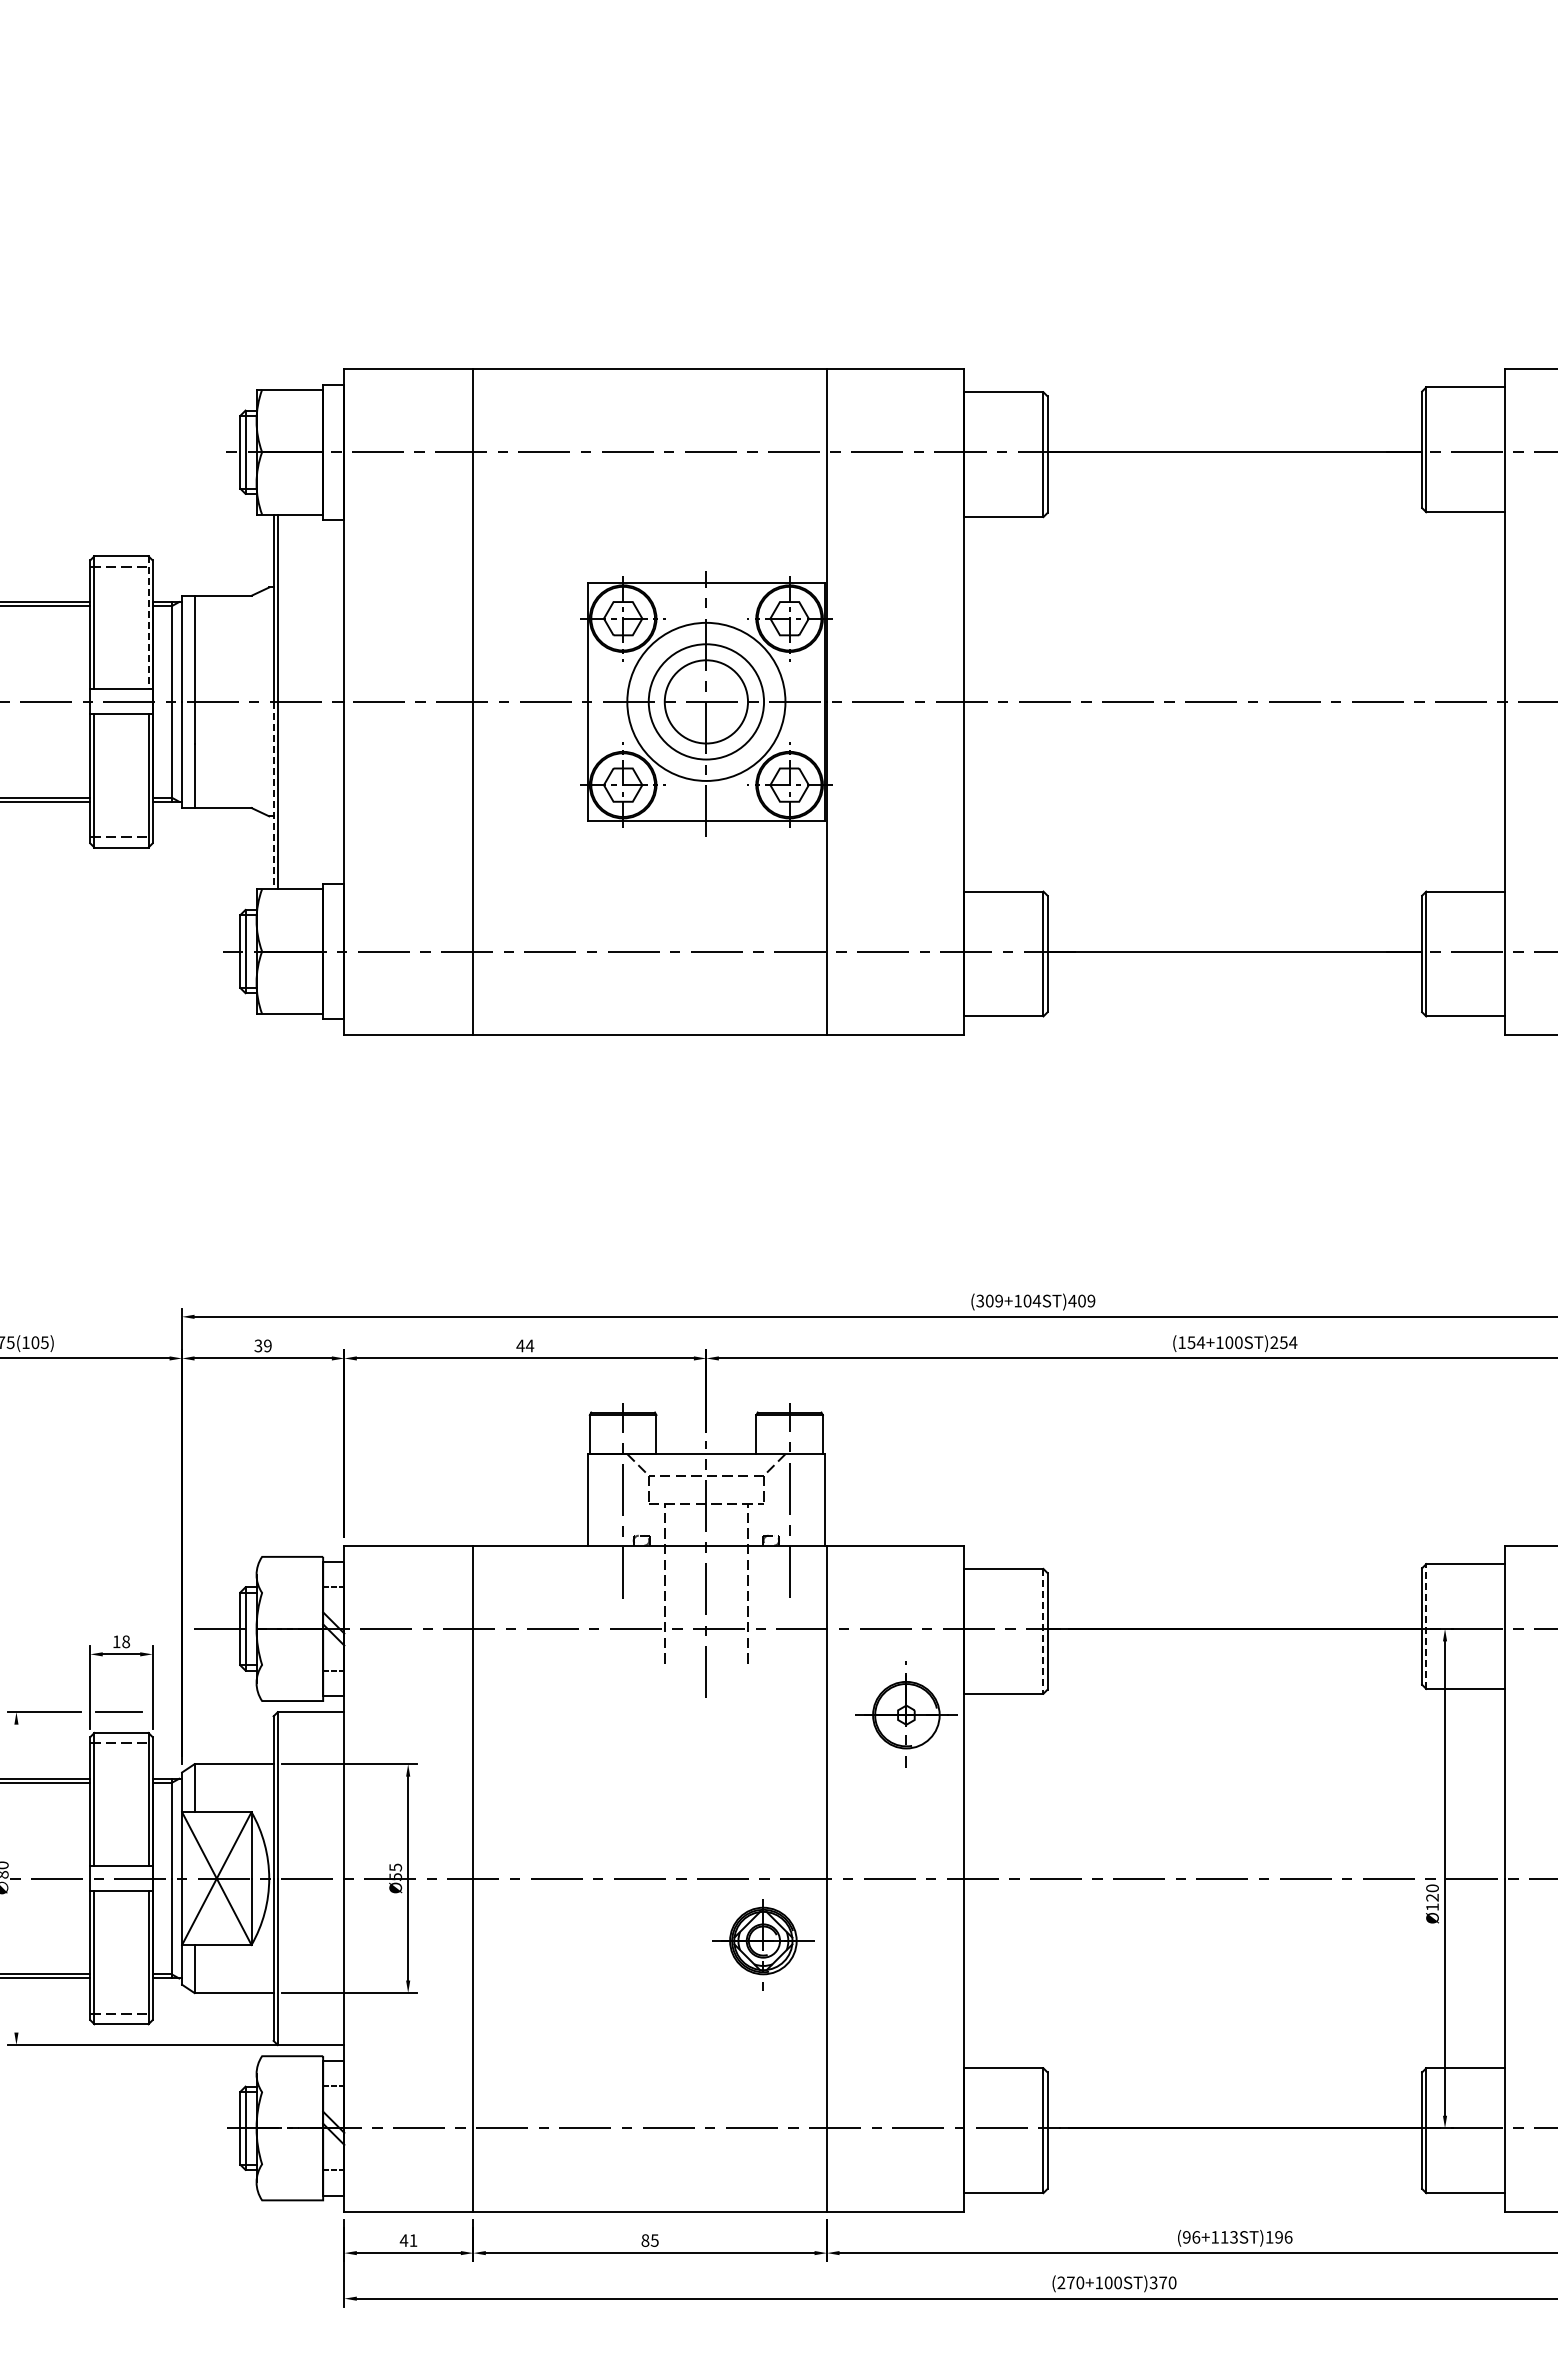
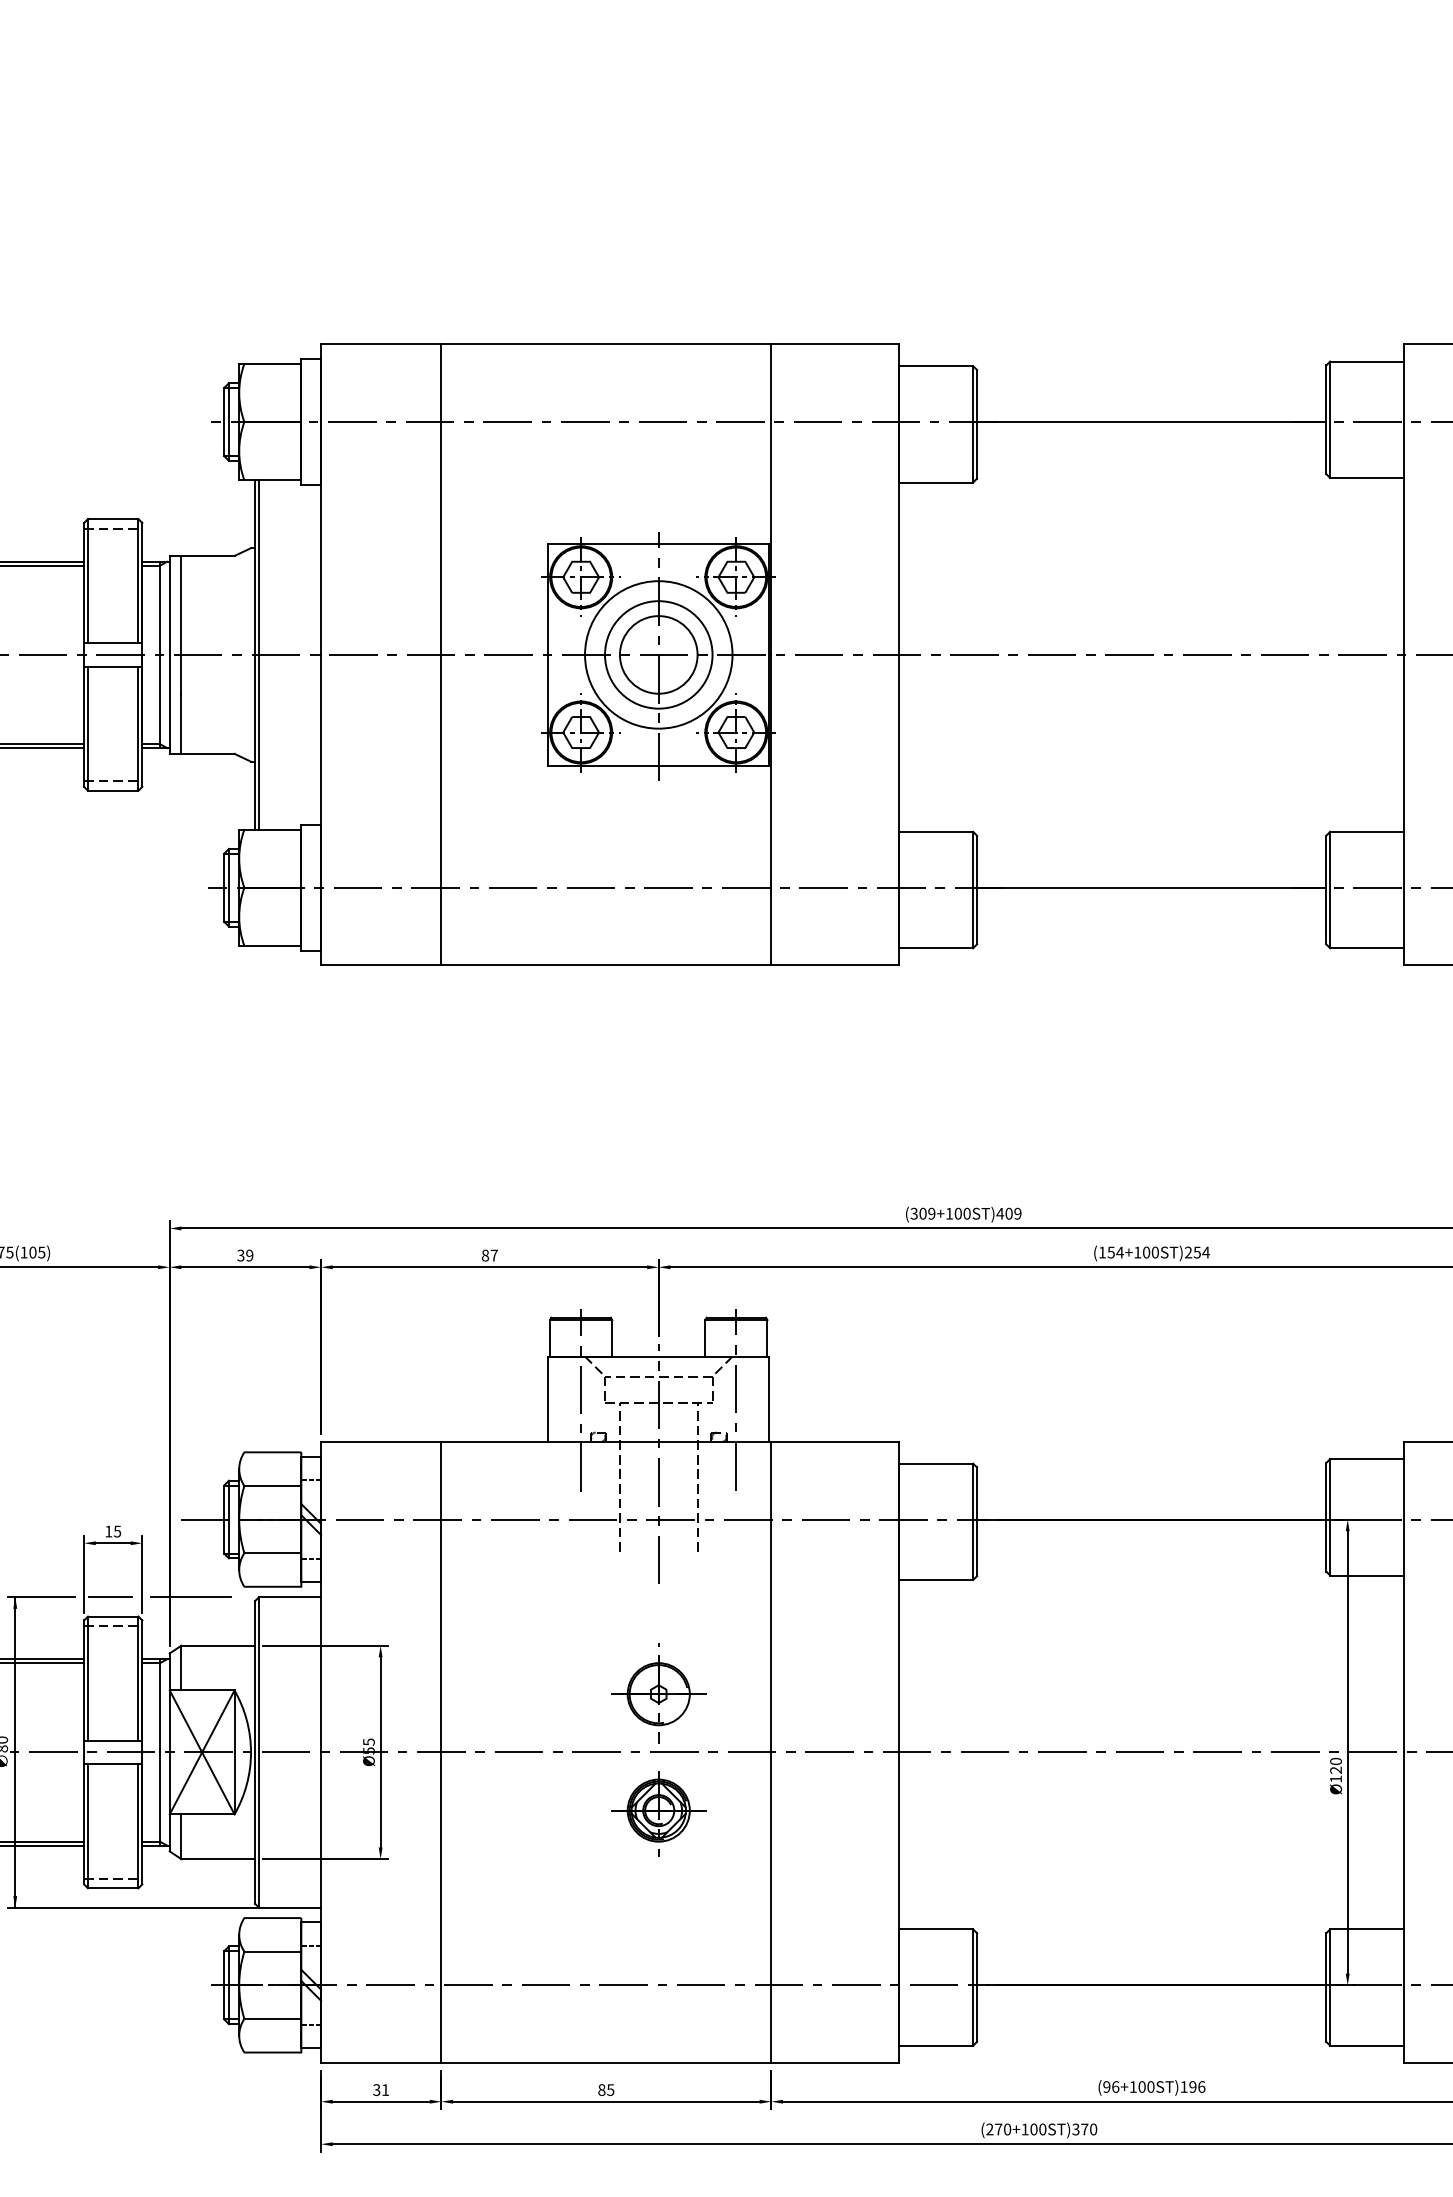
line: (148, 622) -> (138, 580), dashed -> solid
line: (273, 795) -> (255, 742), dashed -> solid
text: (1036, 1300) -> (966, 1213), (309+104ST)409 -> (309+100ST)409
text: (525, 1345) -> (490, 1255), 44 -> 87
line: (292, 1592) -> (272, 1485), added
line: (1426, 1626) -> (1330, 1517), dashed -> solid
line: (1043, 1631) -> (973, 1521), dashed -> solid
text: (126, 1641) -> (117, 1531), 18 -> 15
line: (292, 1664) -> (272, 1552), added
line: (205, 1712) -> (191, 1597), added
part: (906, 1714) -> (658, 1693), moved
line: (16, 1878) -> (15, 1752), added
part: (763, 1944) -> (658, 1813), moved
line: (292, 2092) -> (272, 1951), added
line: (292, 2164) -> (272, 2019), added
text: (1228, 2237) -> (1145, 2087), (96+113ST)196 -> (96+100ST)196
text: (403, 2240) -> (376, 2089), 41 -> 31

